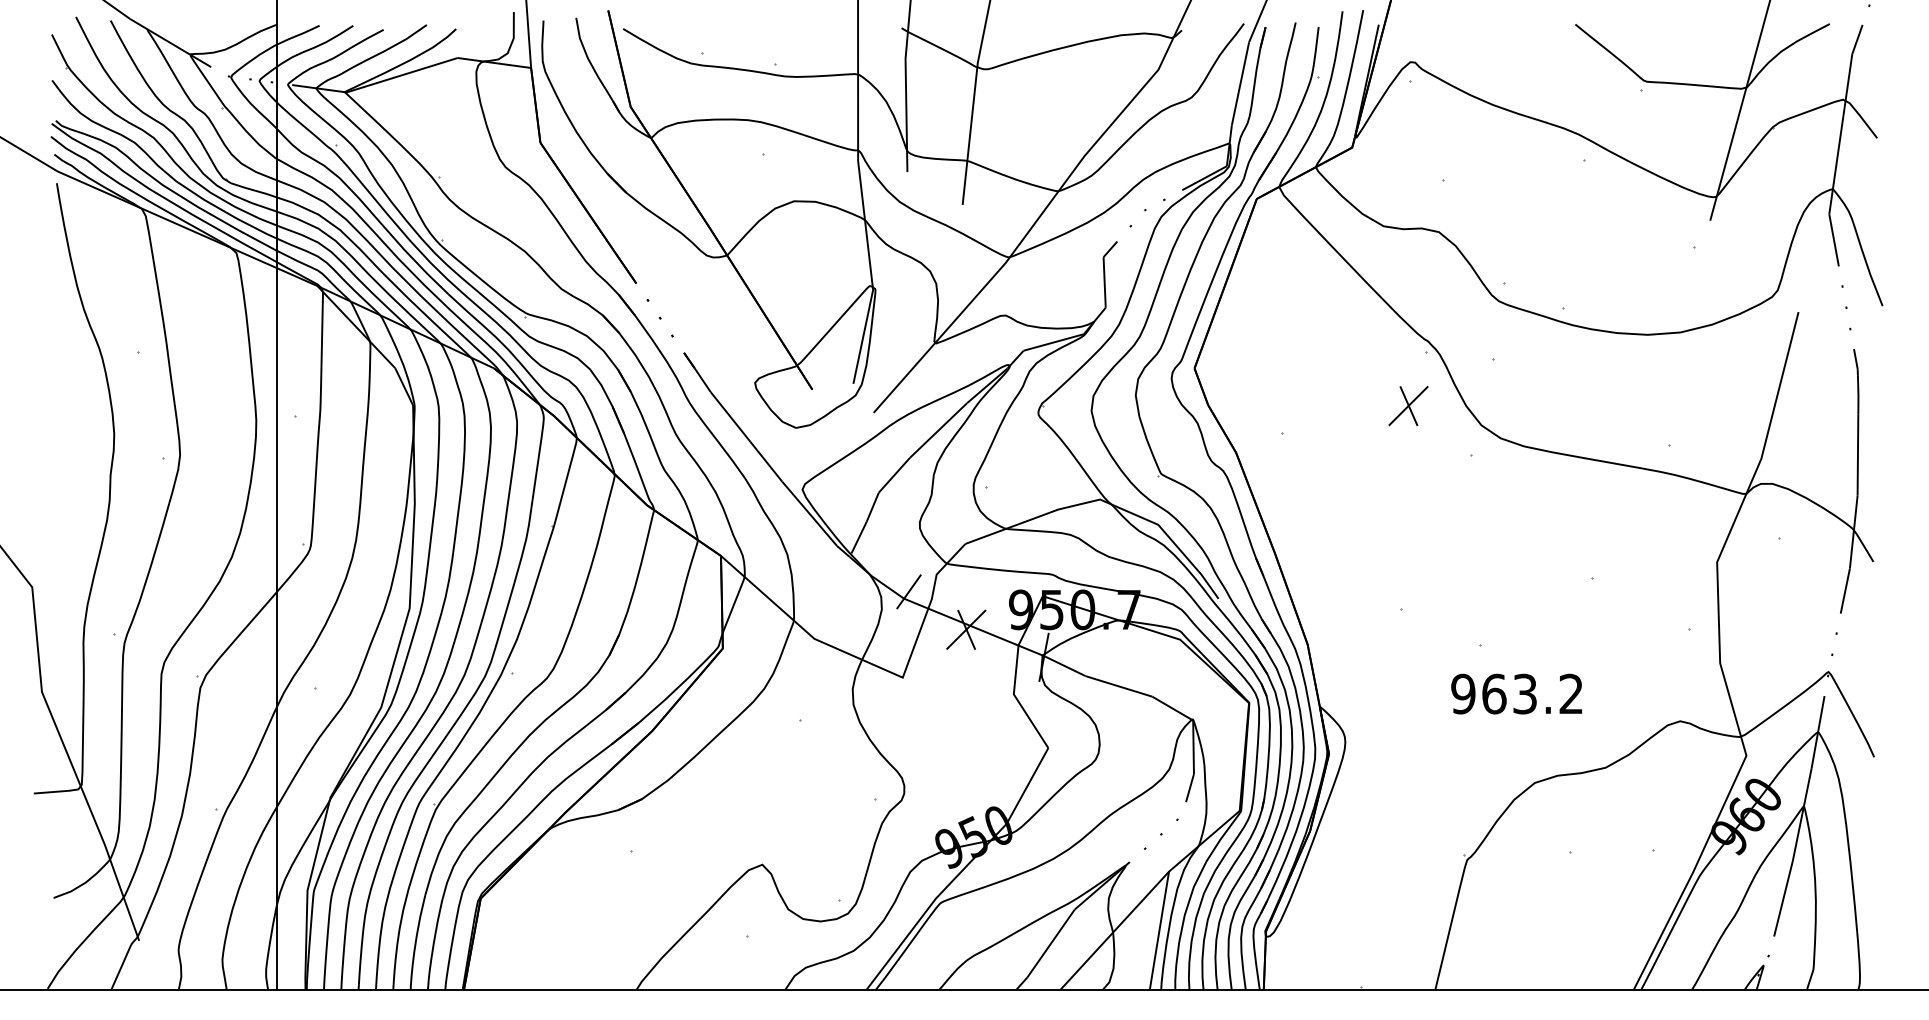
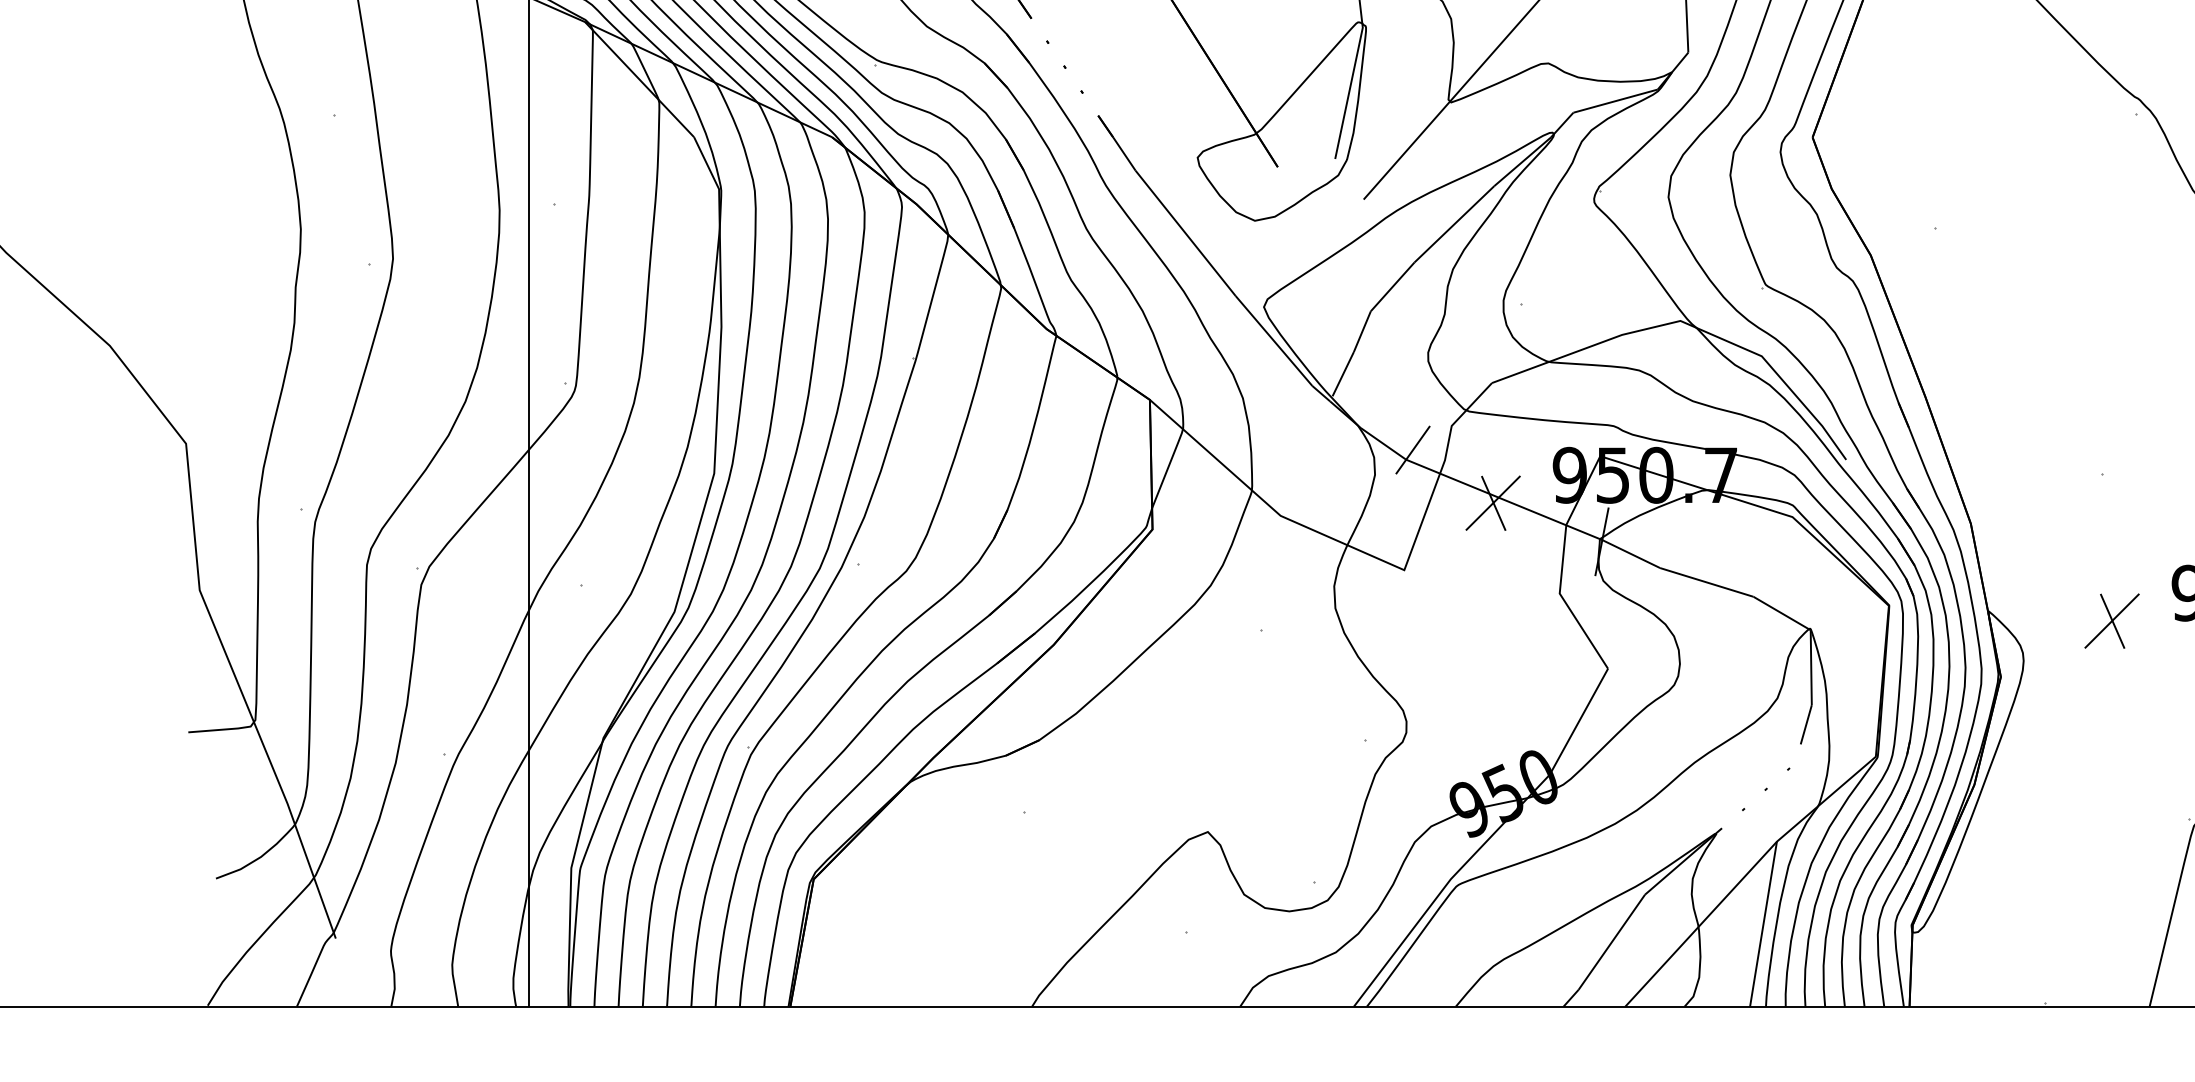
part: (1408, 406) -> (2112, 621), moved

